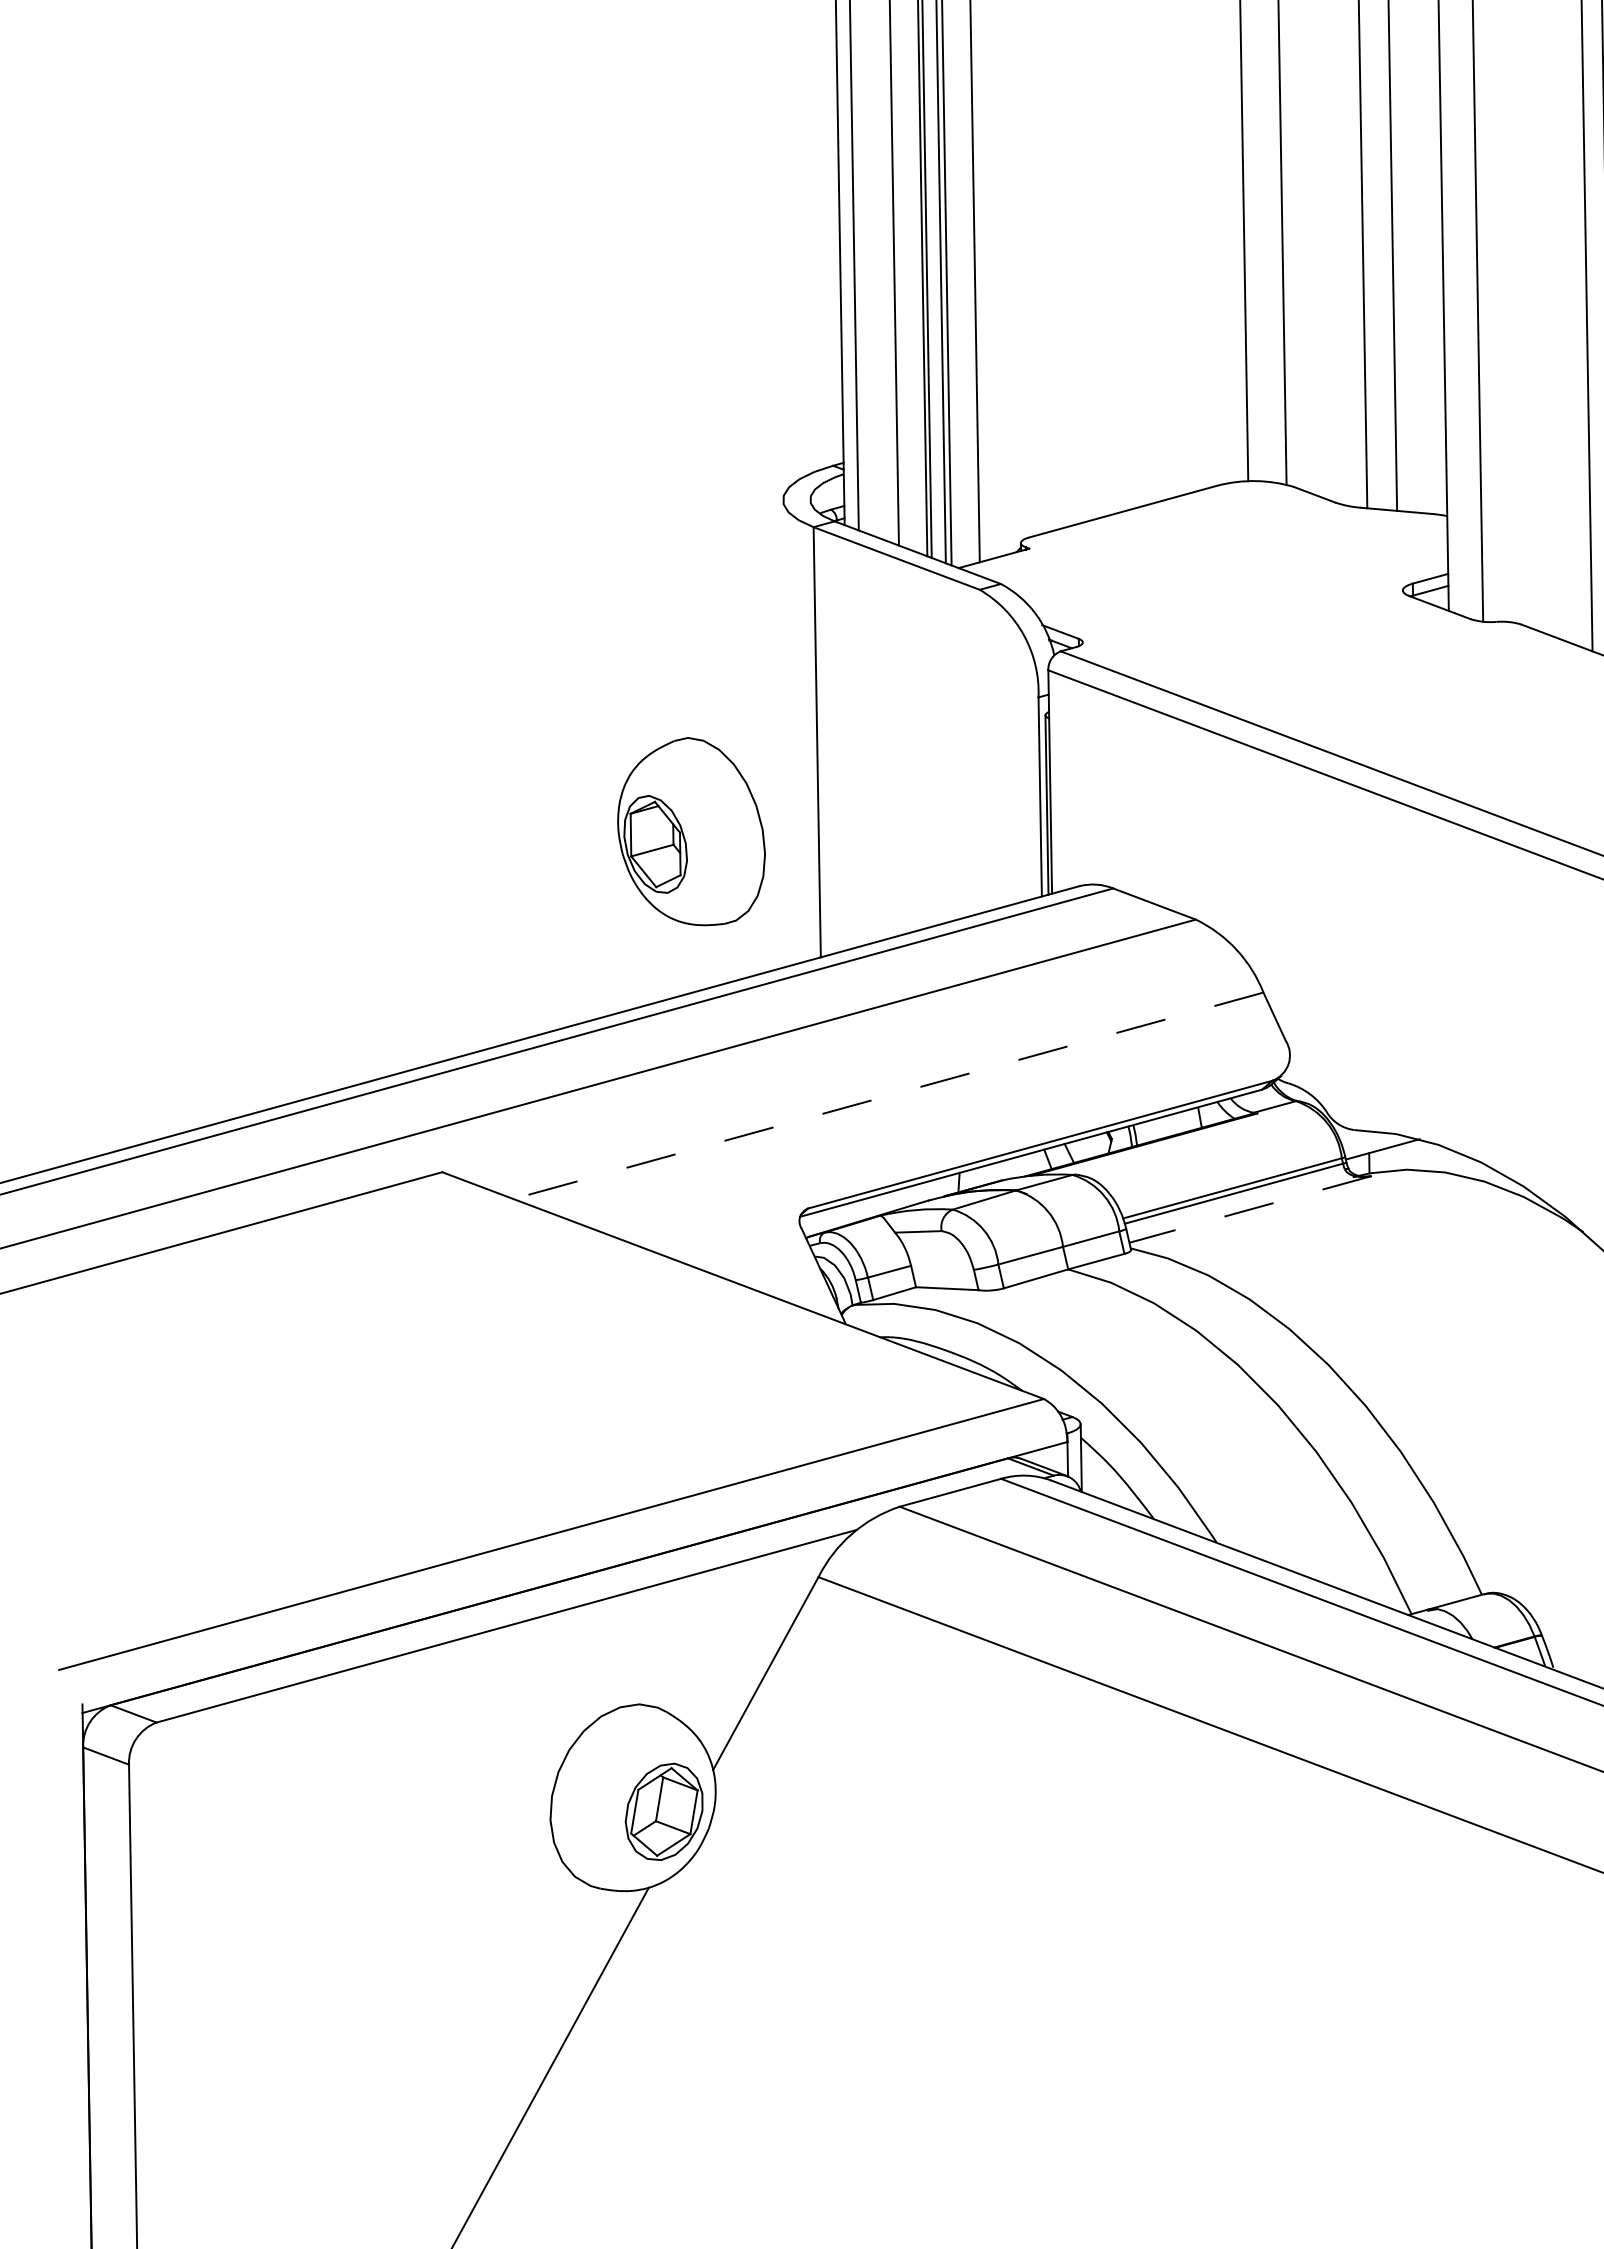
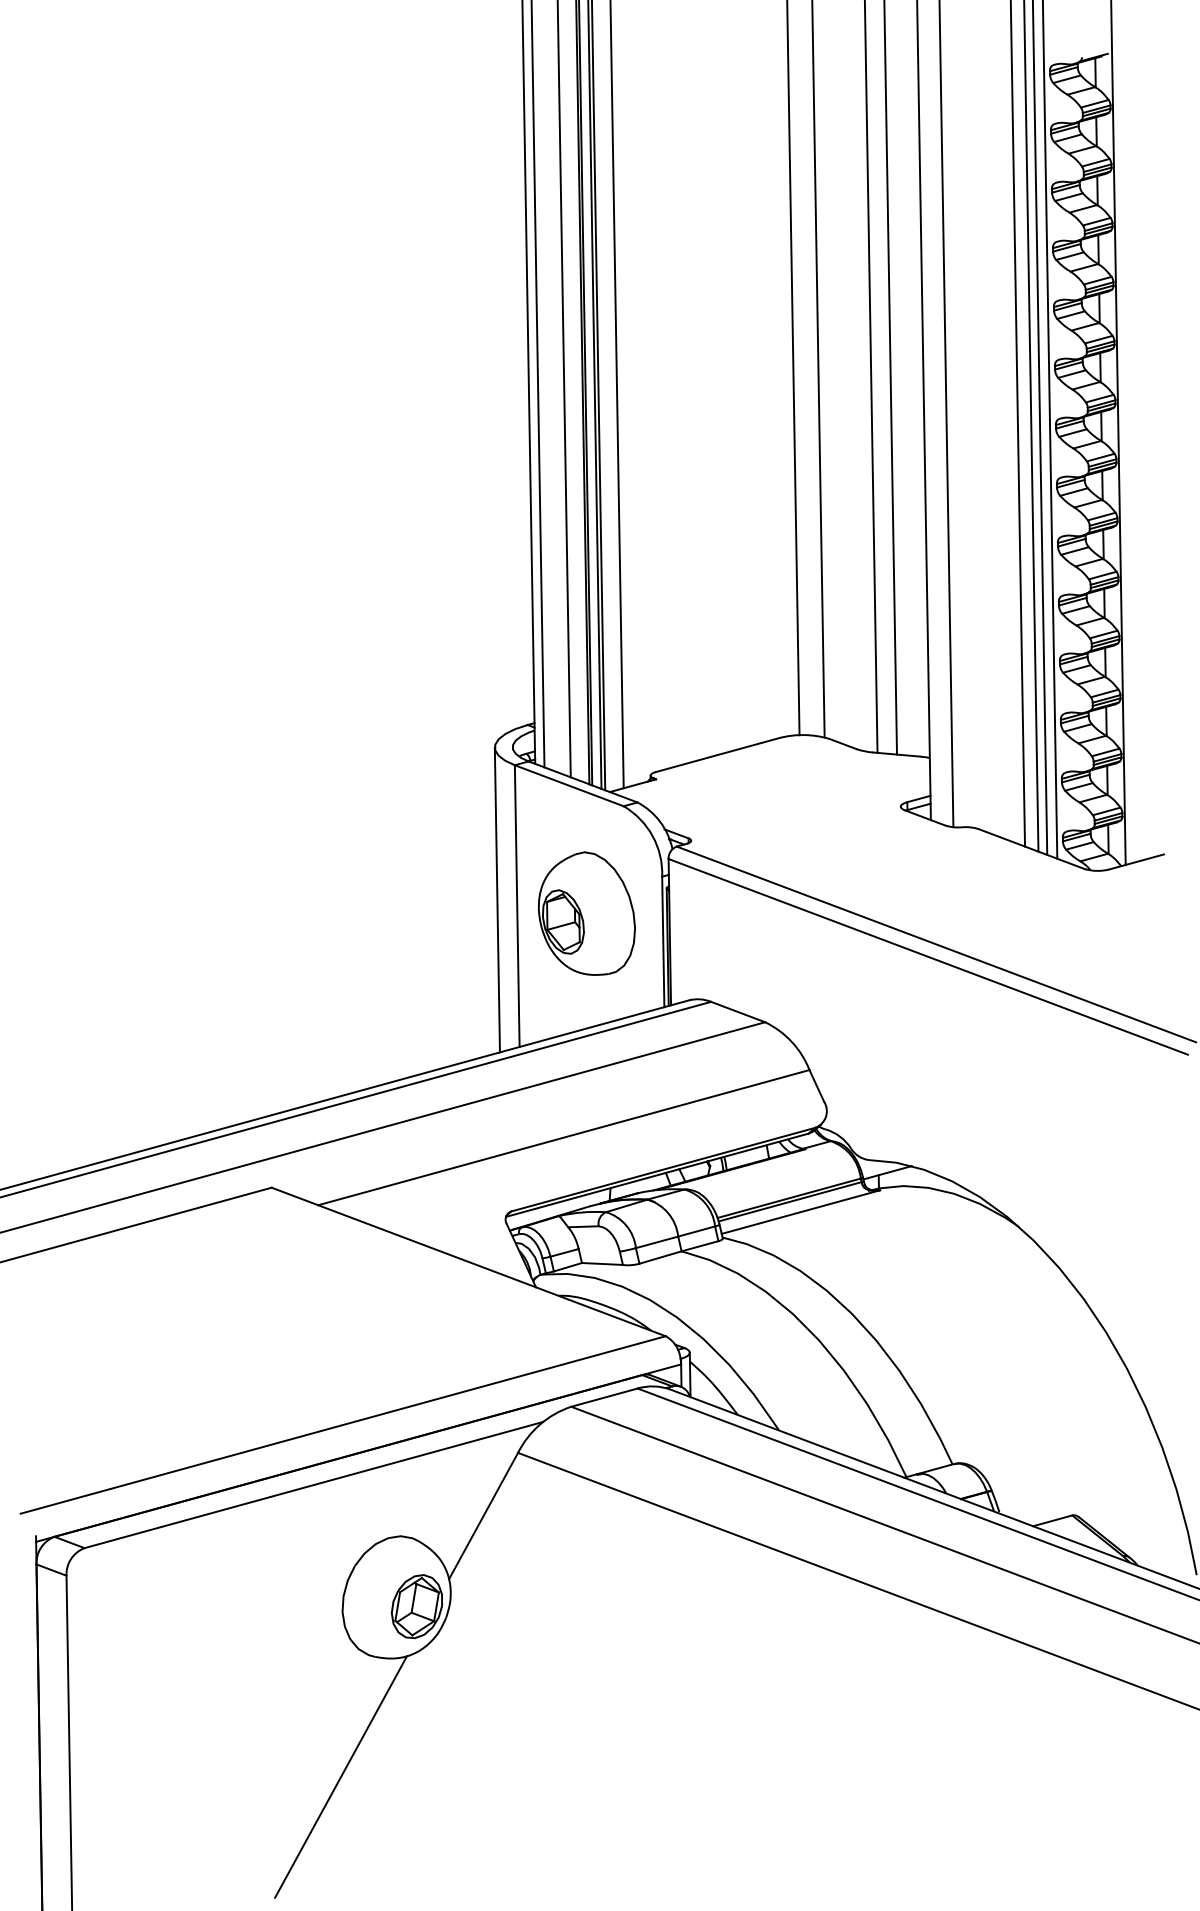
line: (785, 732) -> (496, 899), added
part: (690, 831) -> (586, 913), moved
line: (887, 1095) -> (563, 1137), dashed -> solid
line: (1249, 1210) -> (800, 1212), dashed -> solid

